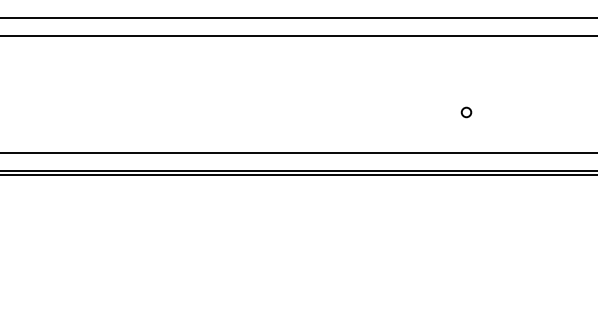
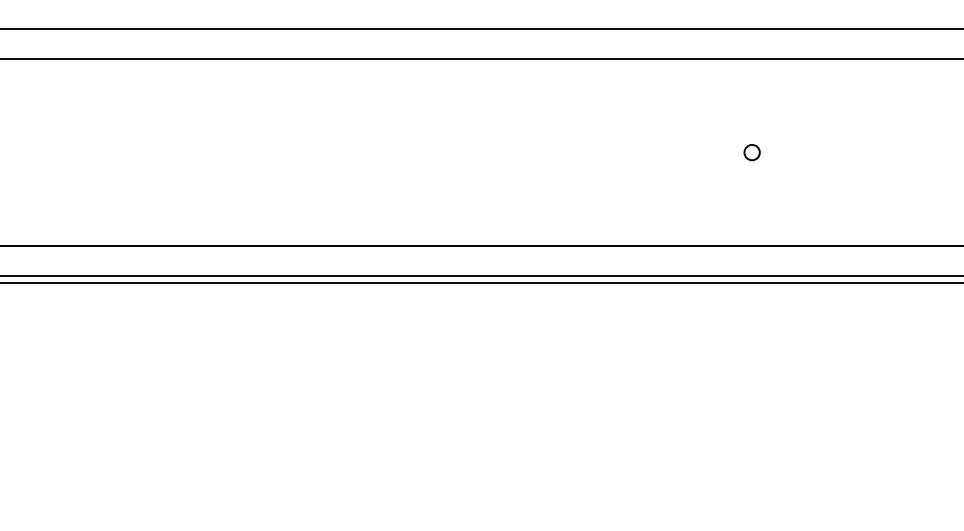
circle: (466, 112) -> (752, 152), moved

